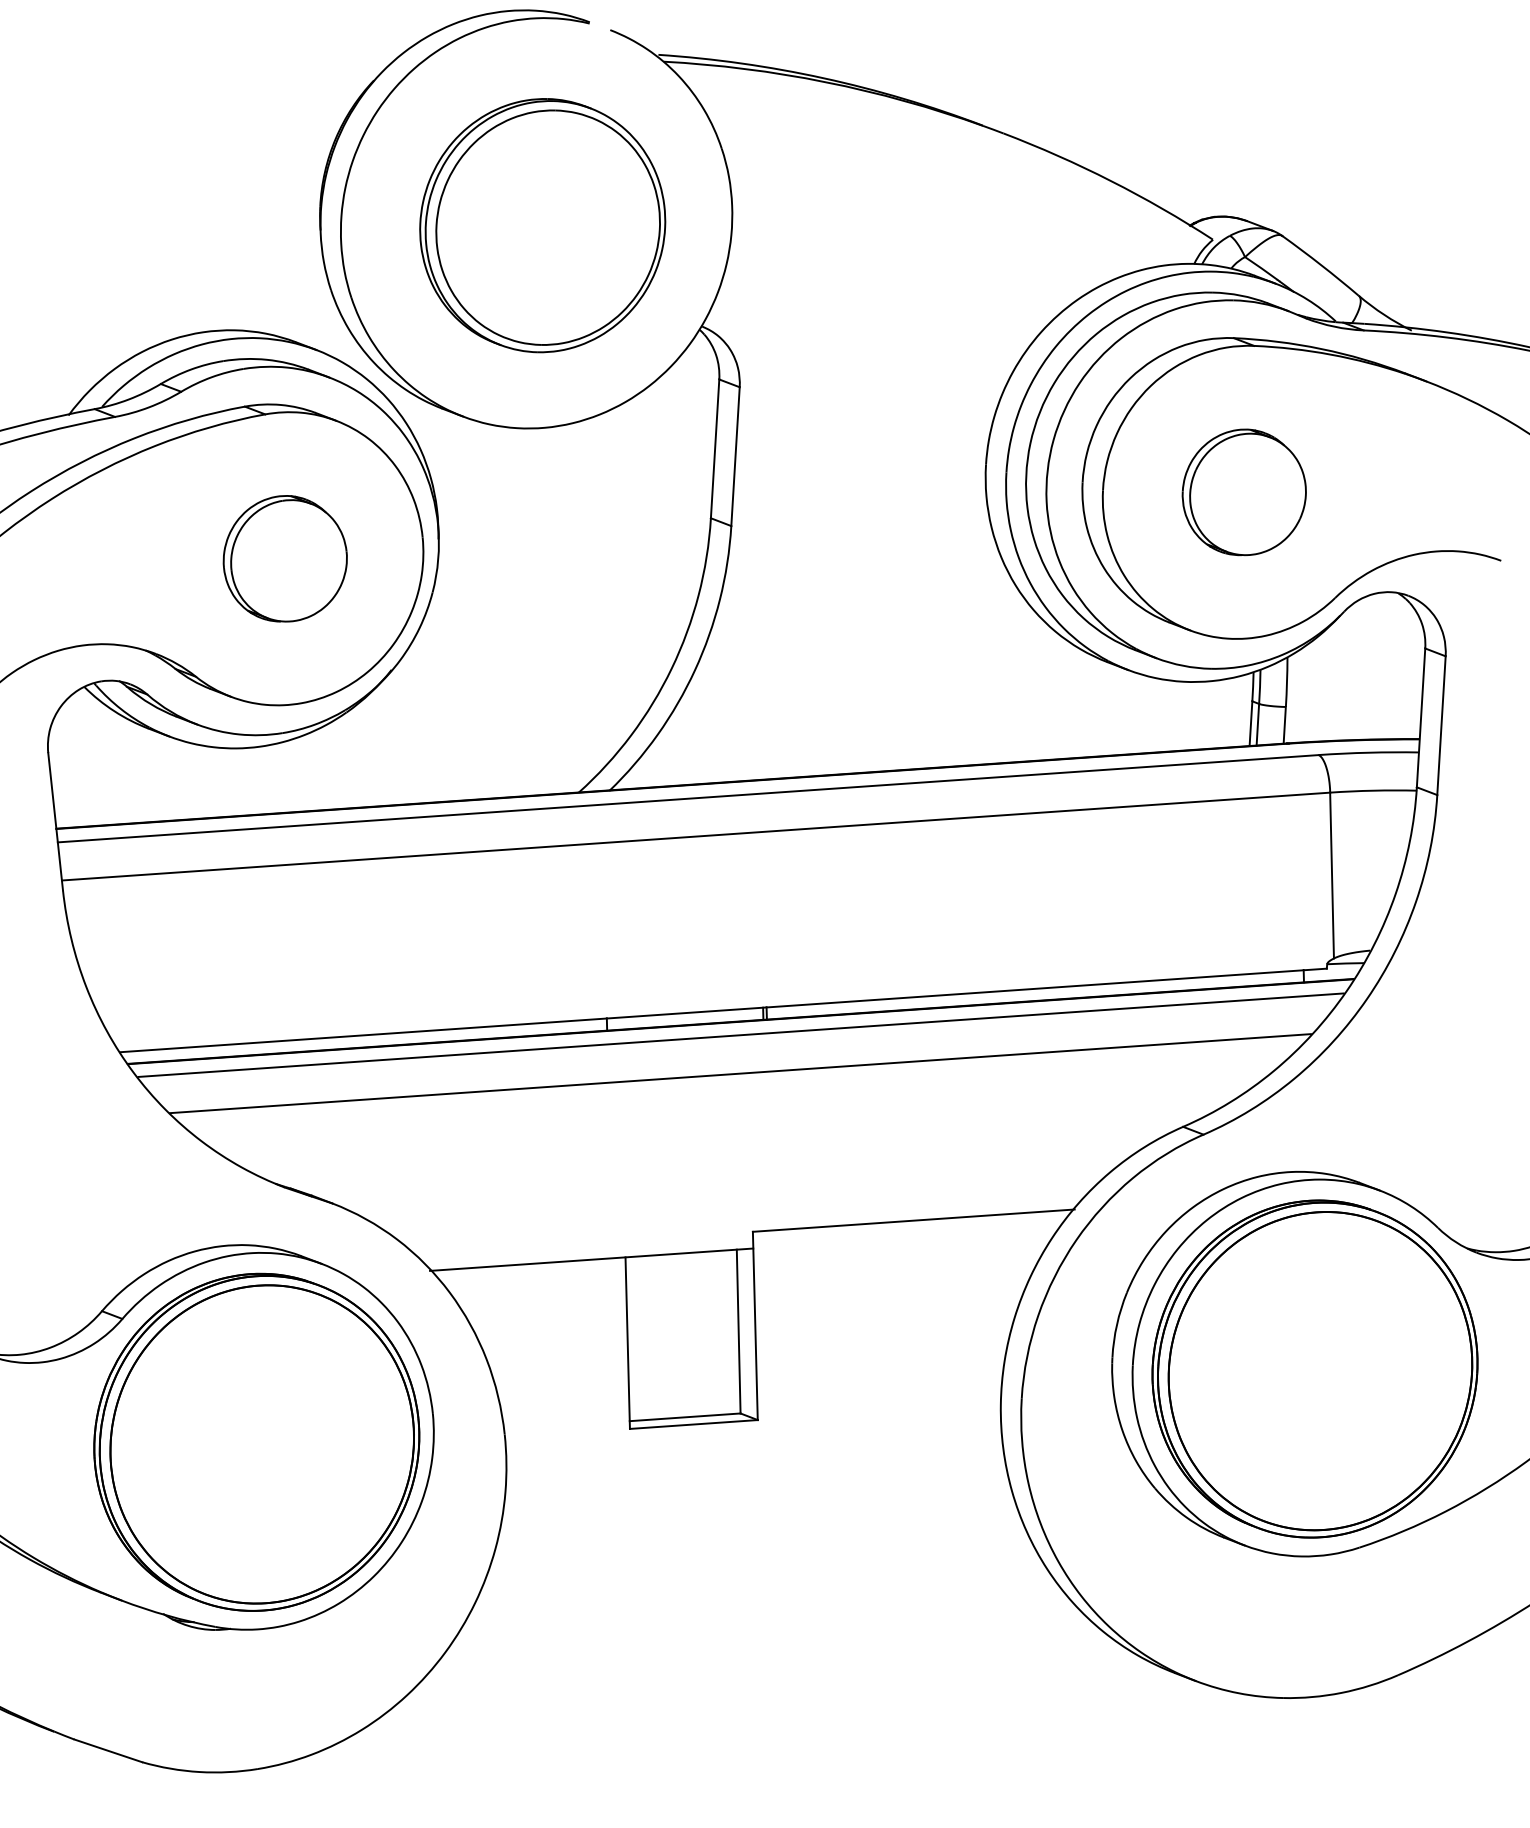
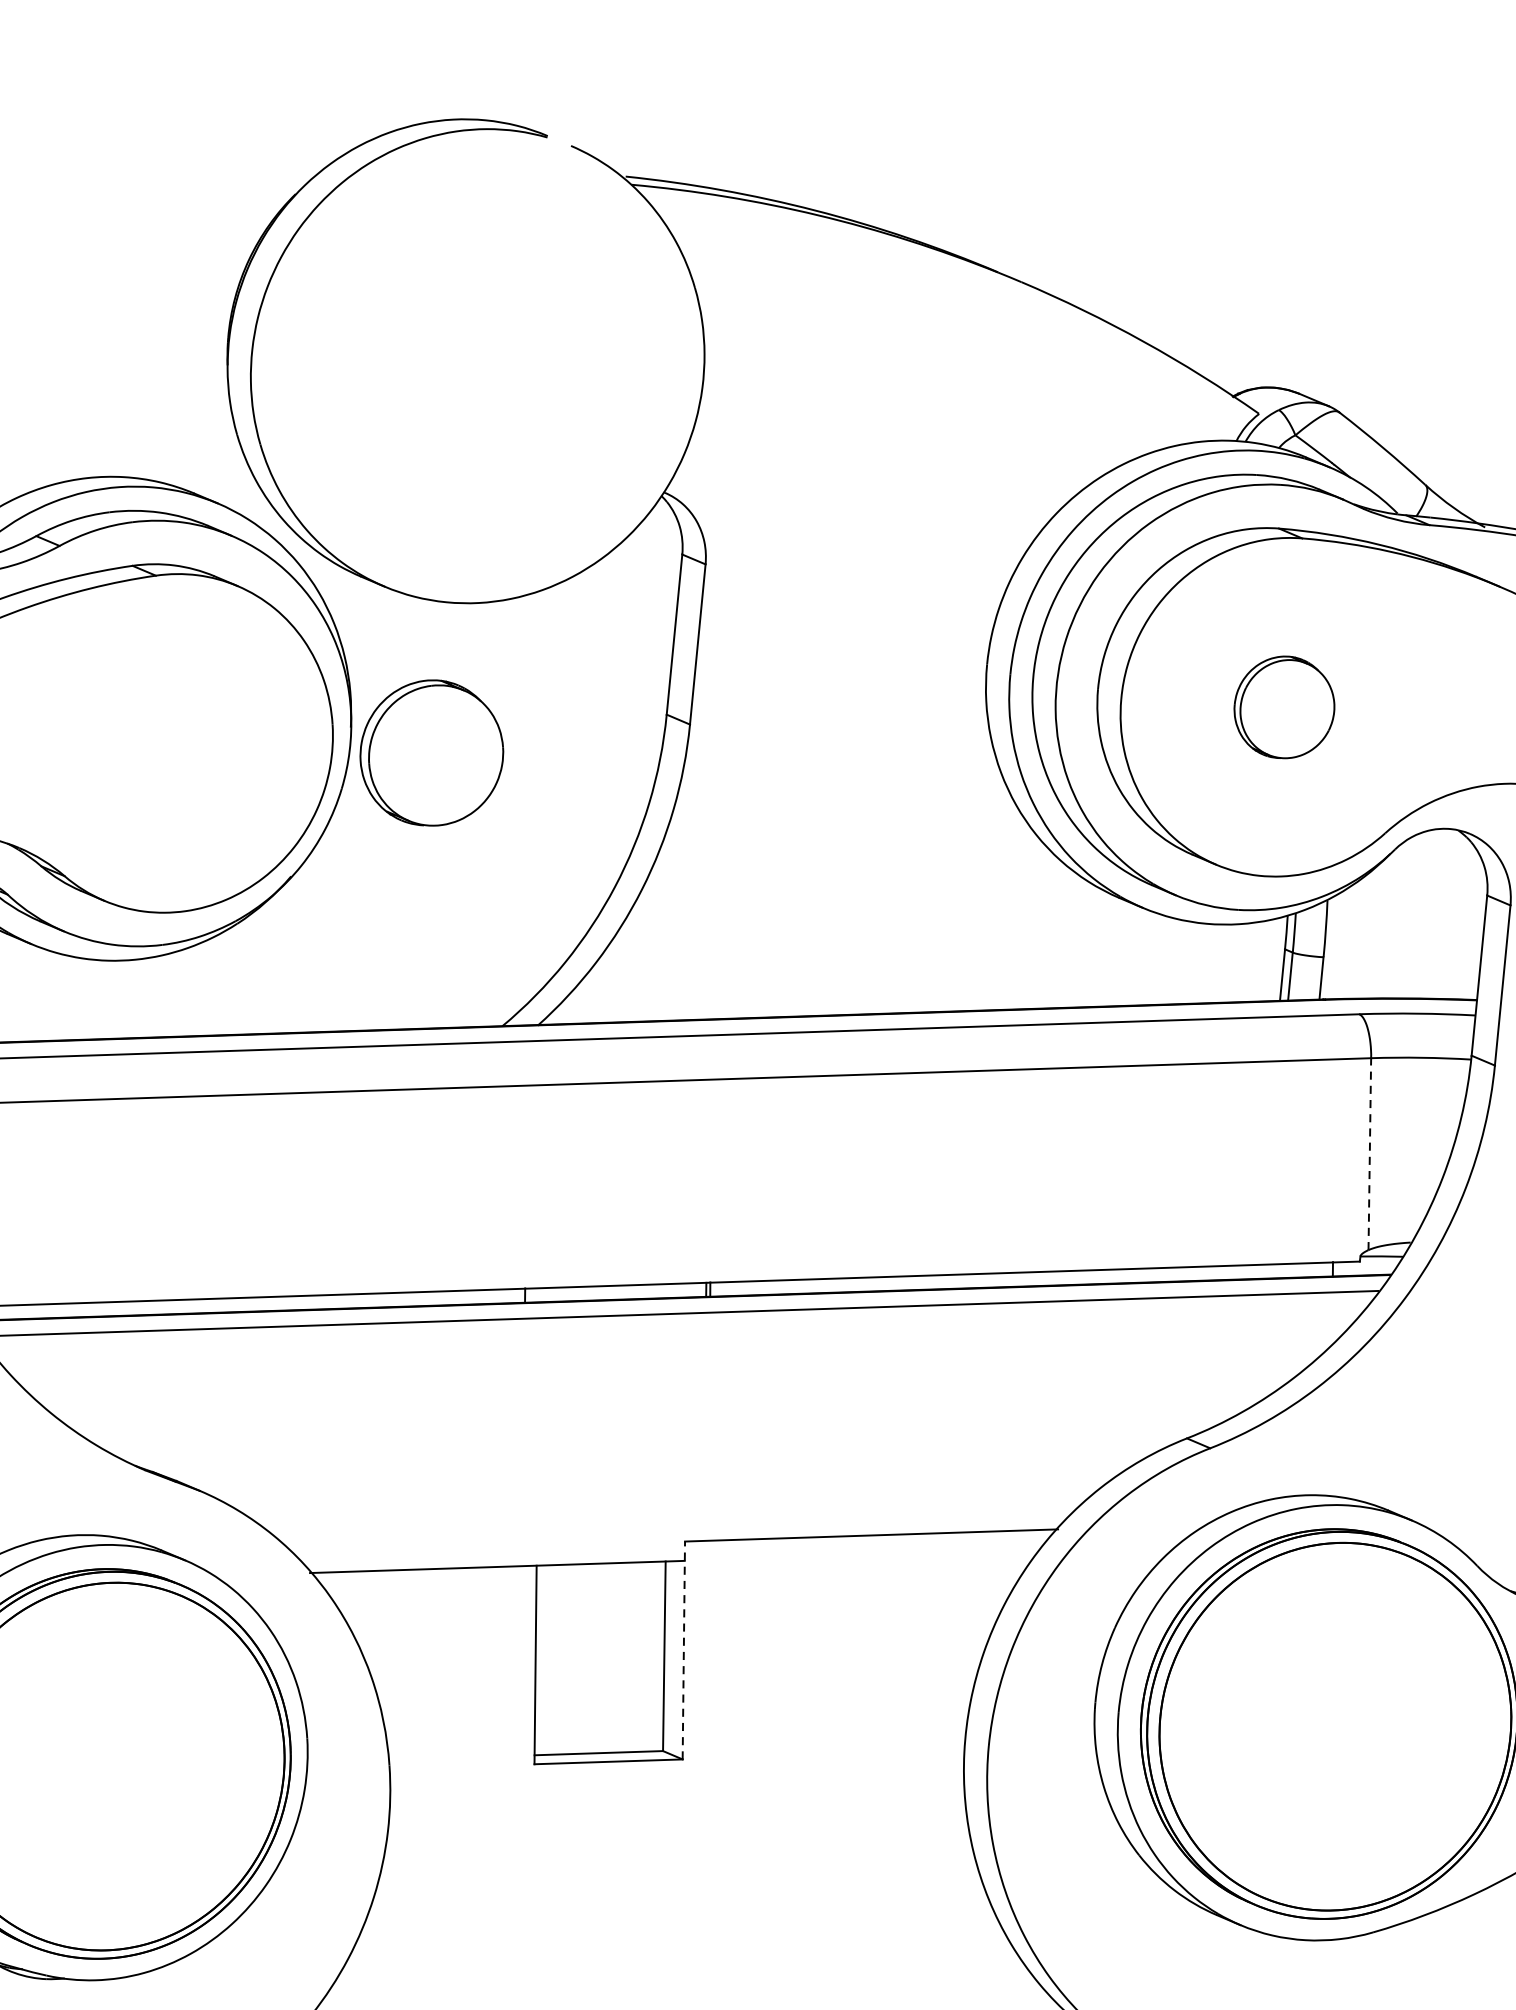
part: (542, 225) -> (484, 368), removed
part: (1243, 492) -> (1283, 707), size x0.7
part: (284, 558) -> (430, 752), moved
line: (1332, 875) -> (1370, 1154), solid -> dashed
line: (740, 1073) -> (677, 1357), removed
line: (755, 1325) -> (684, 1649), solid -> dashed

